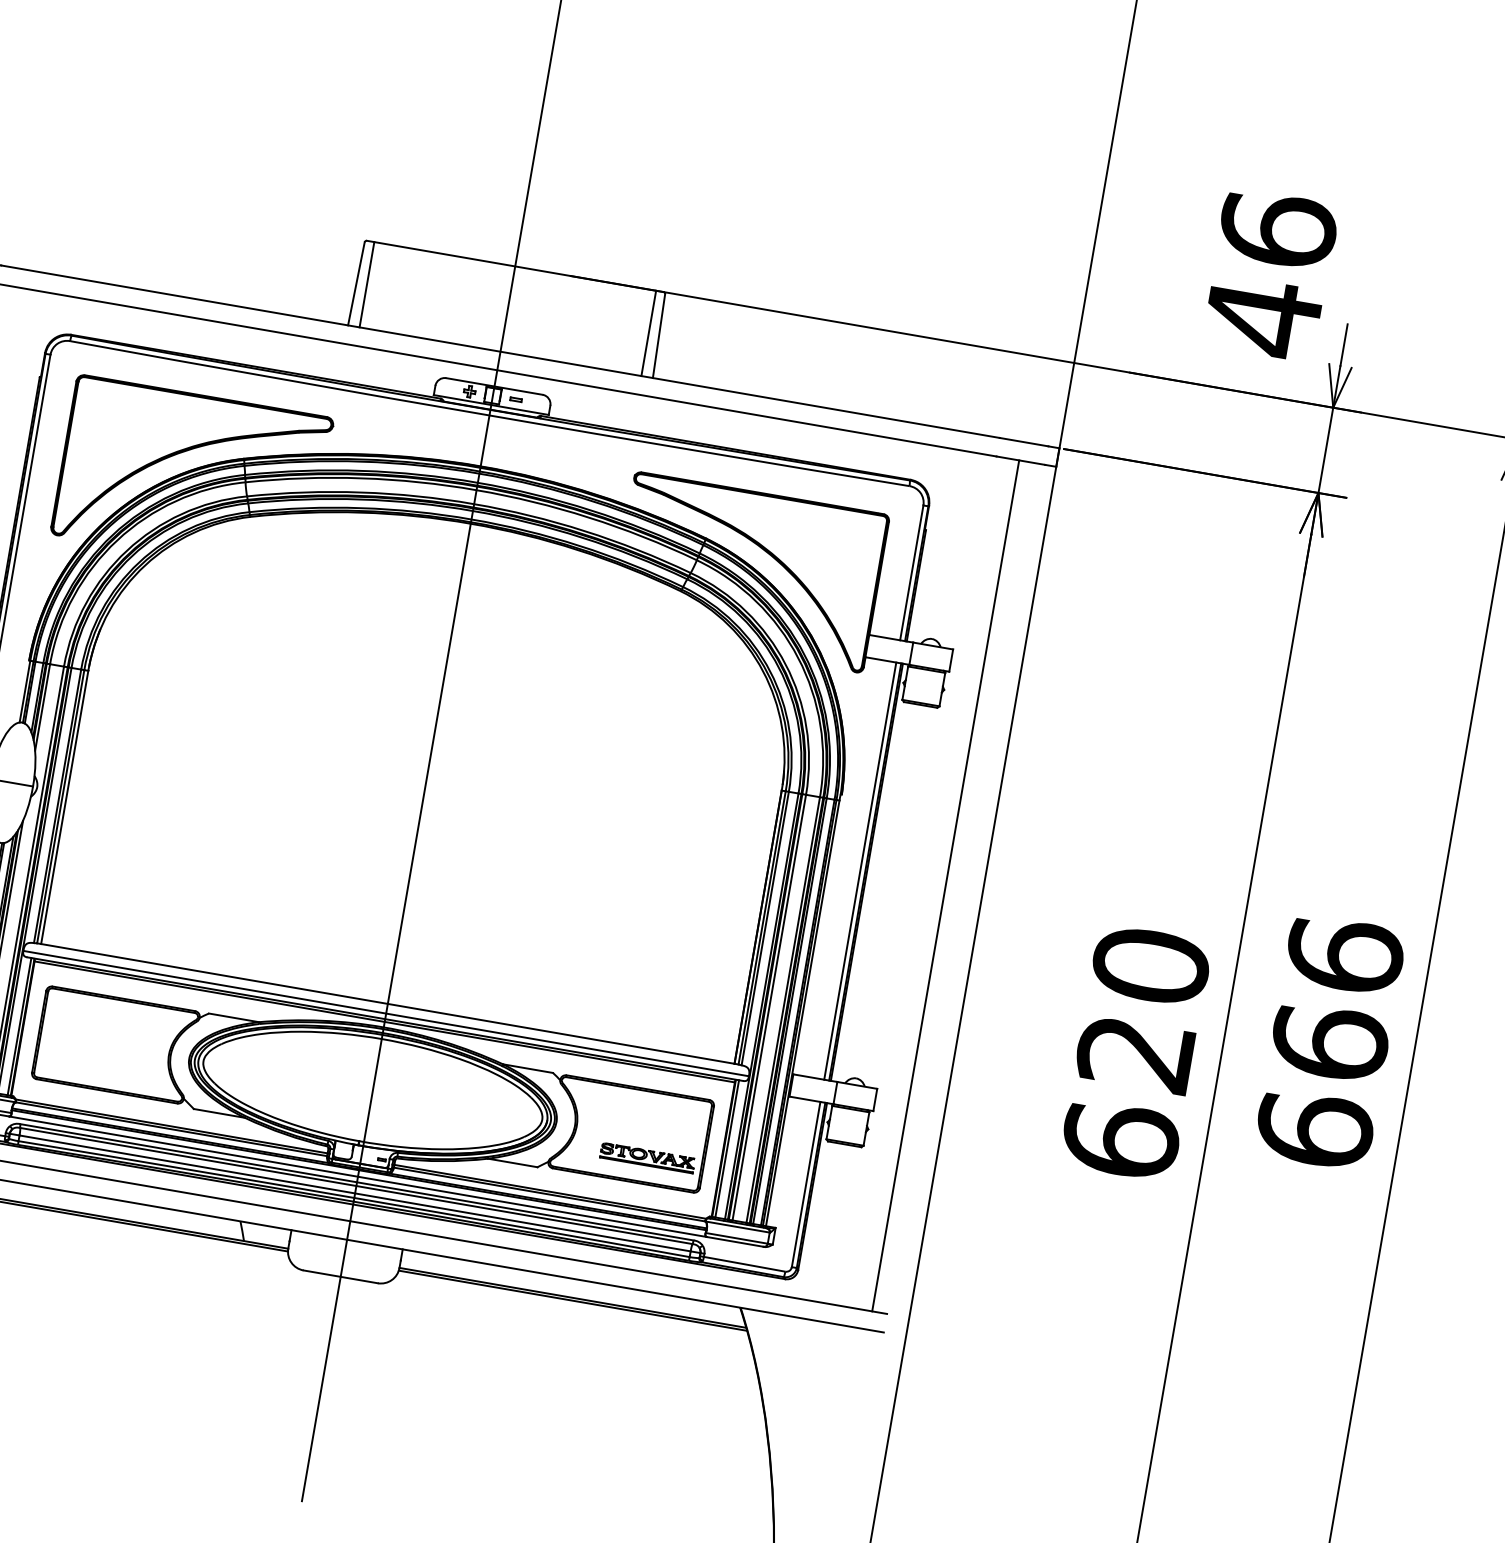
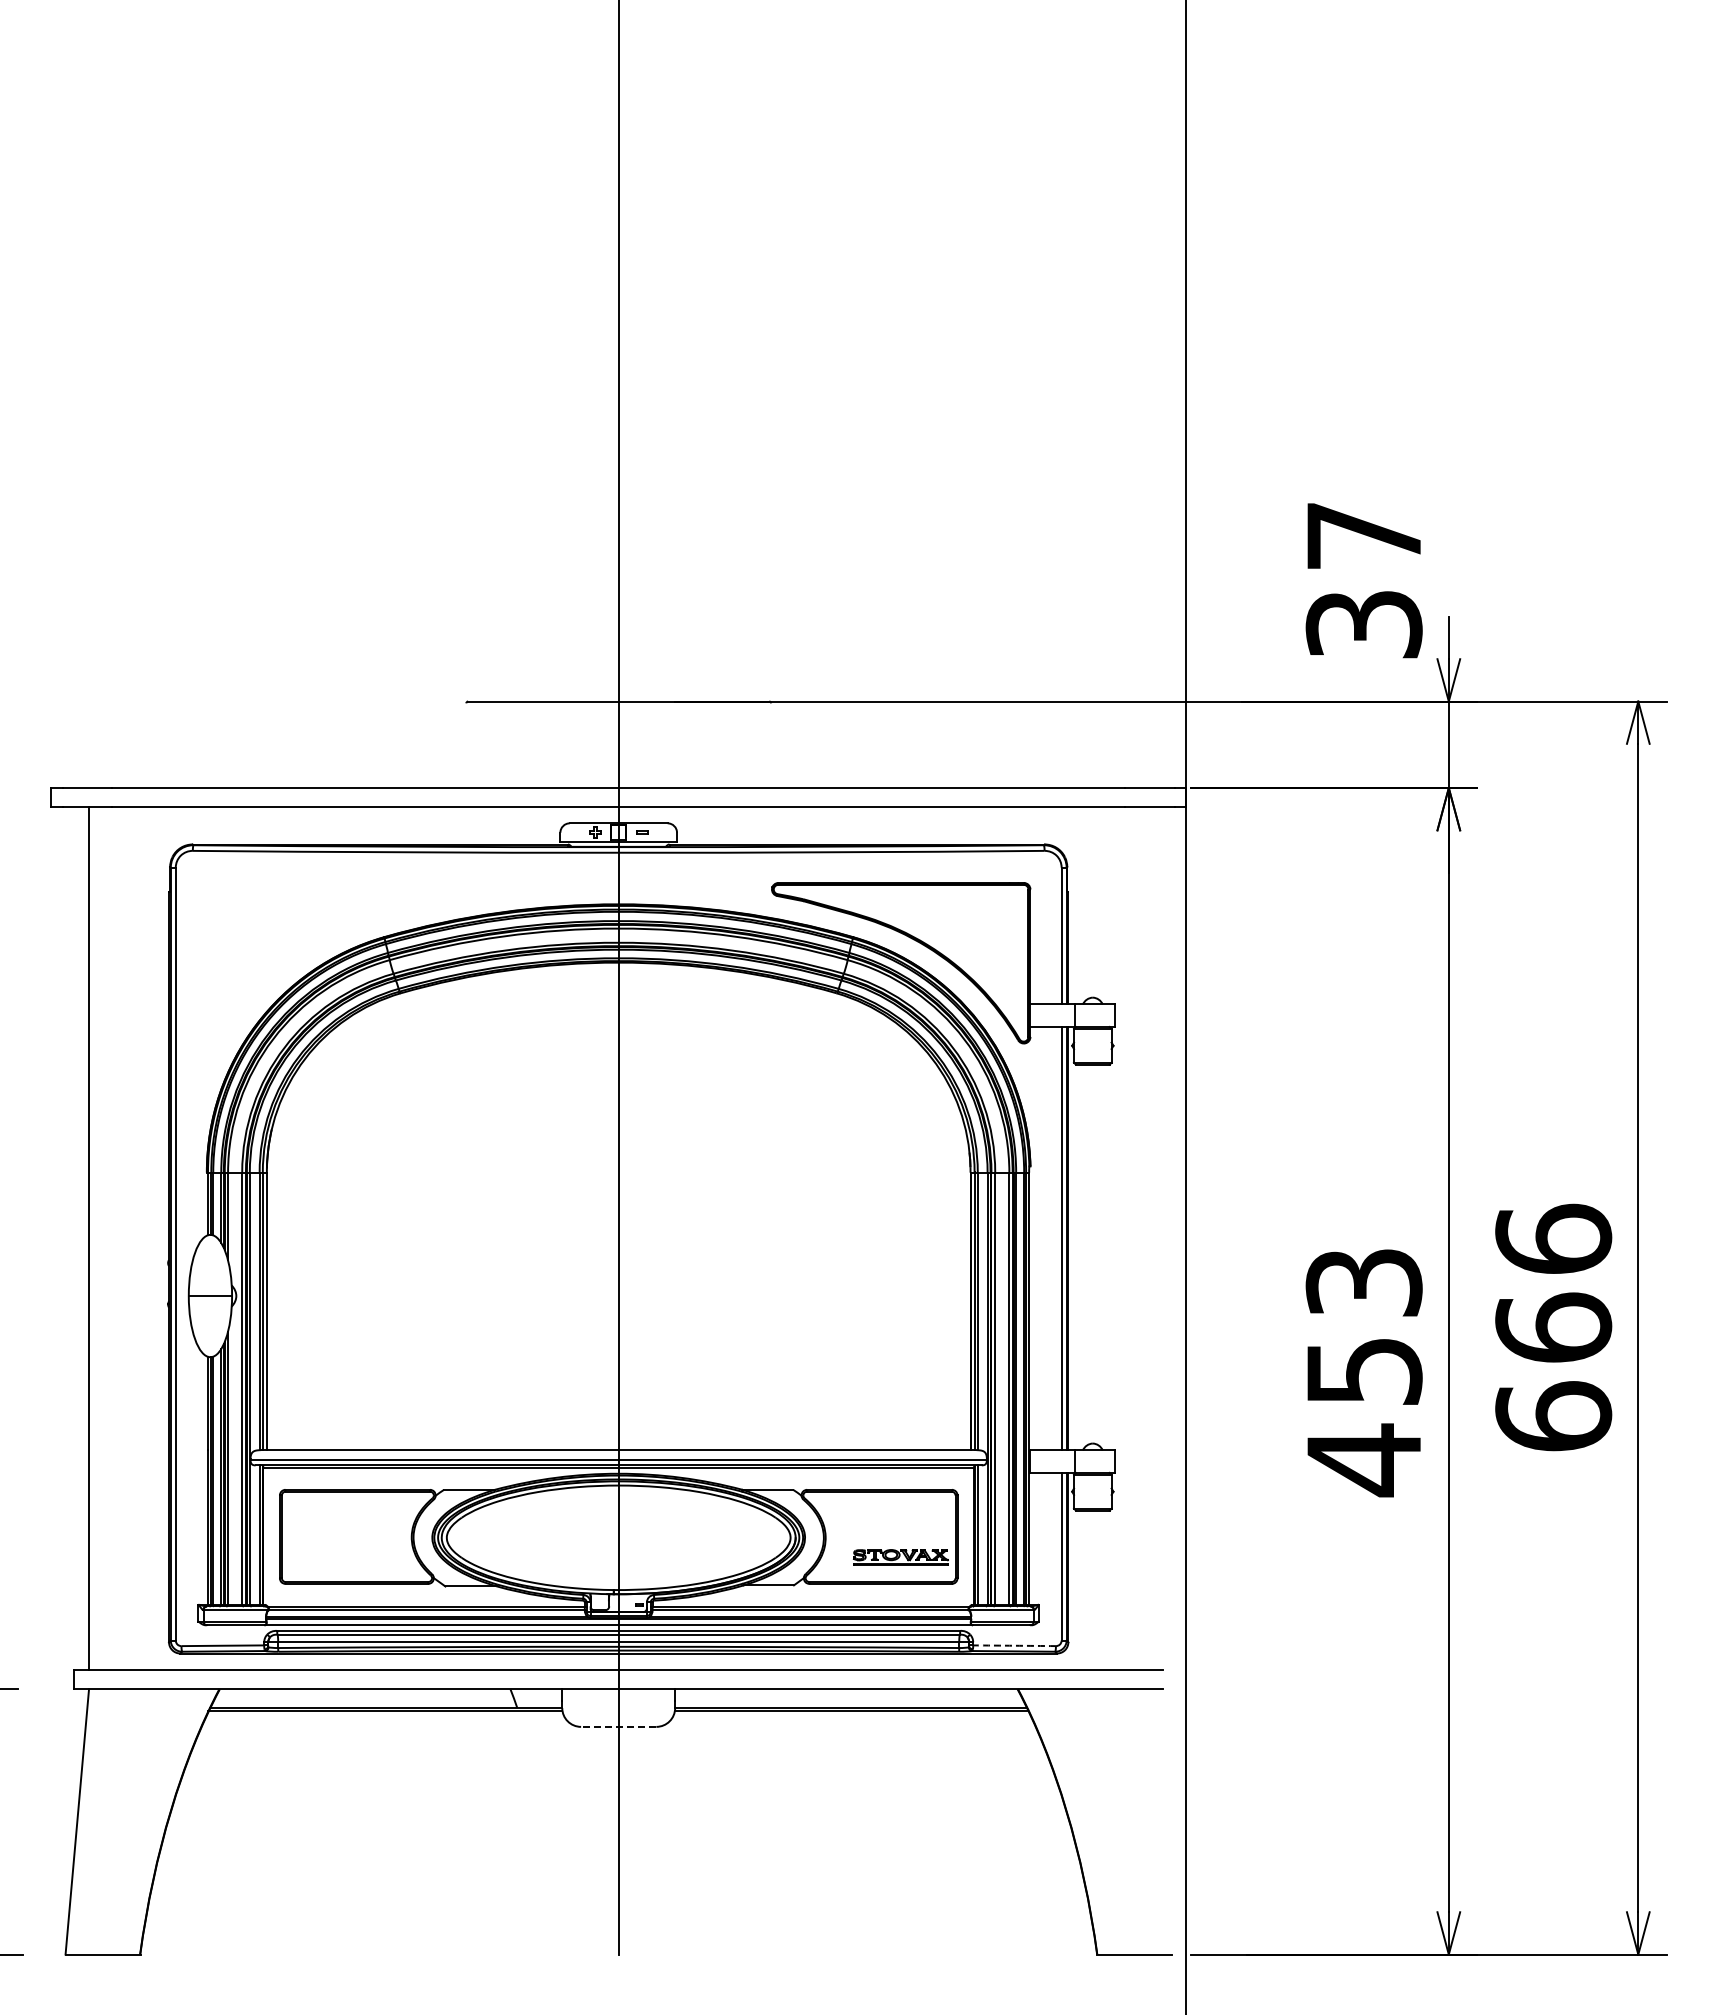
text: (1269, 273) -> (1363, 580), 46 -> 37
line: (356, 283) -> (465, 745), removed
line: (366, 284) -> (475, 744), removed
line: (648, 333) -> (761, 744), removed
line: (659, 335) -> (772, 745), removed
part: (185, 452) -> (325, 940), removed
line: (945, 885) -> (1148, 1238), removed
text: (1134, 1054) -> (1363, 1372), 620 -> 453
arc: (744, 1264) -> (1014, 1645), solid -> dashed
line: (340, 1276) -> (618, 1726), solid -> dashed

